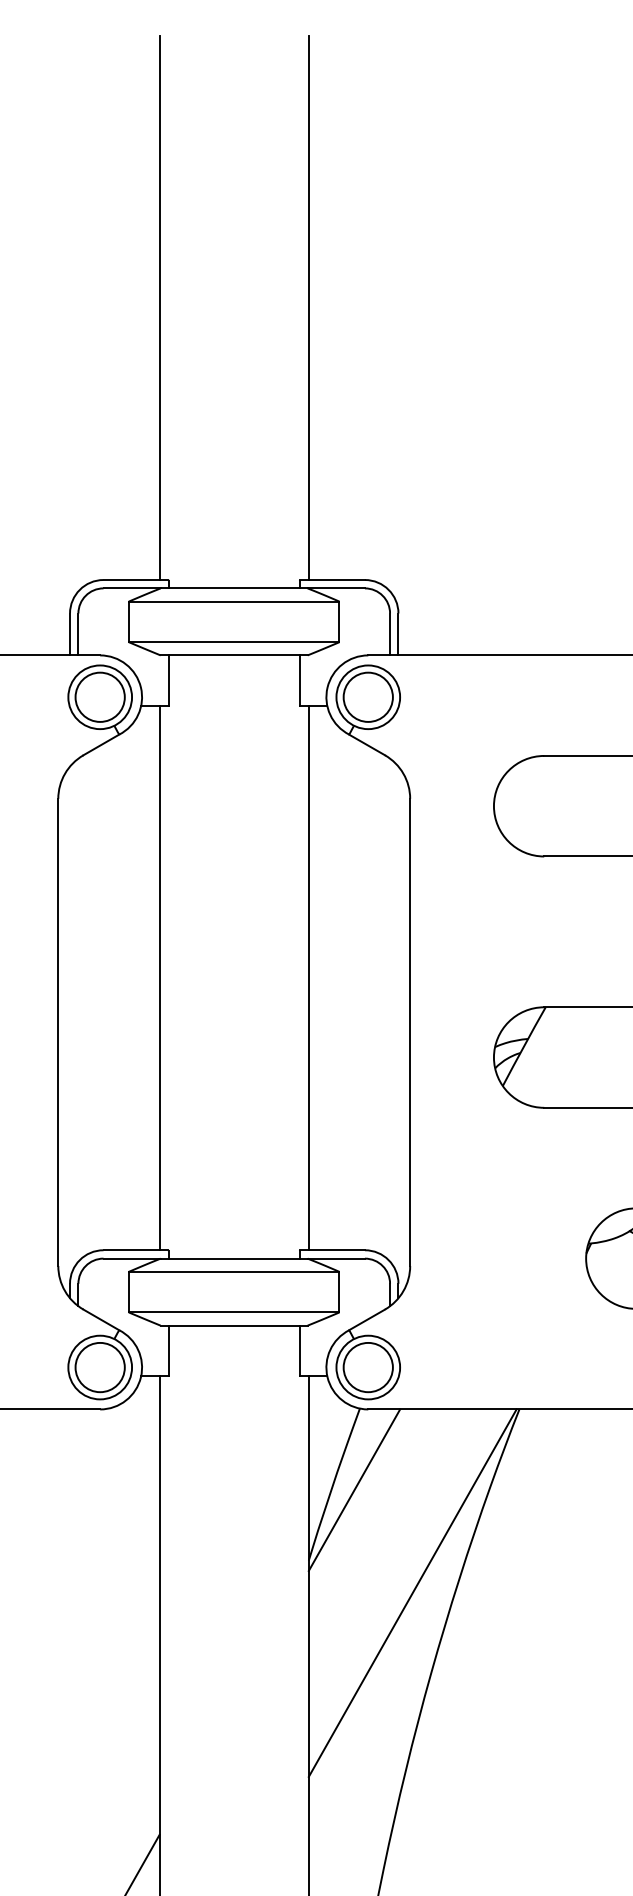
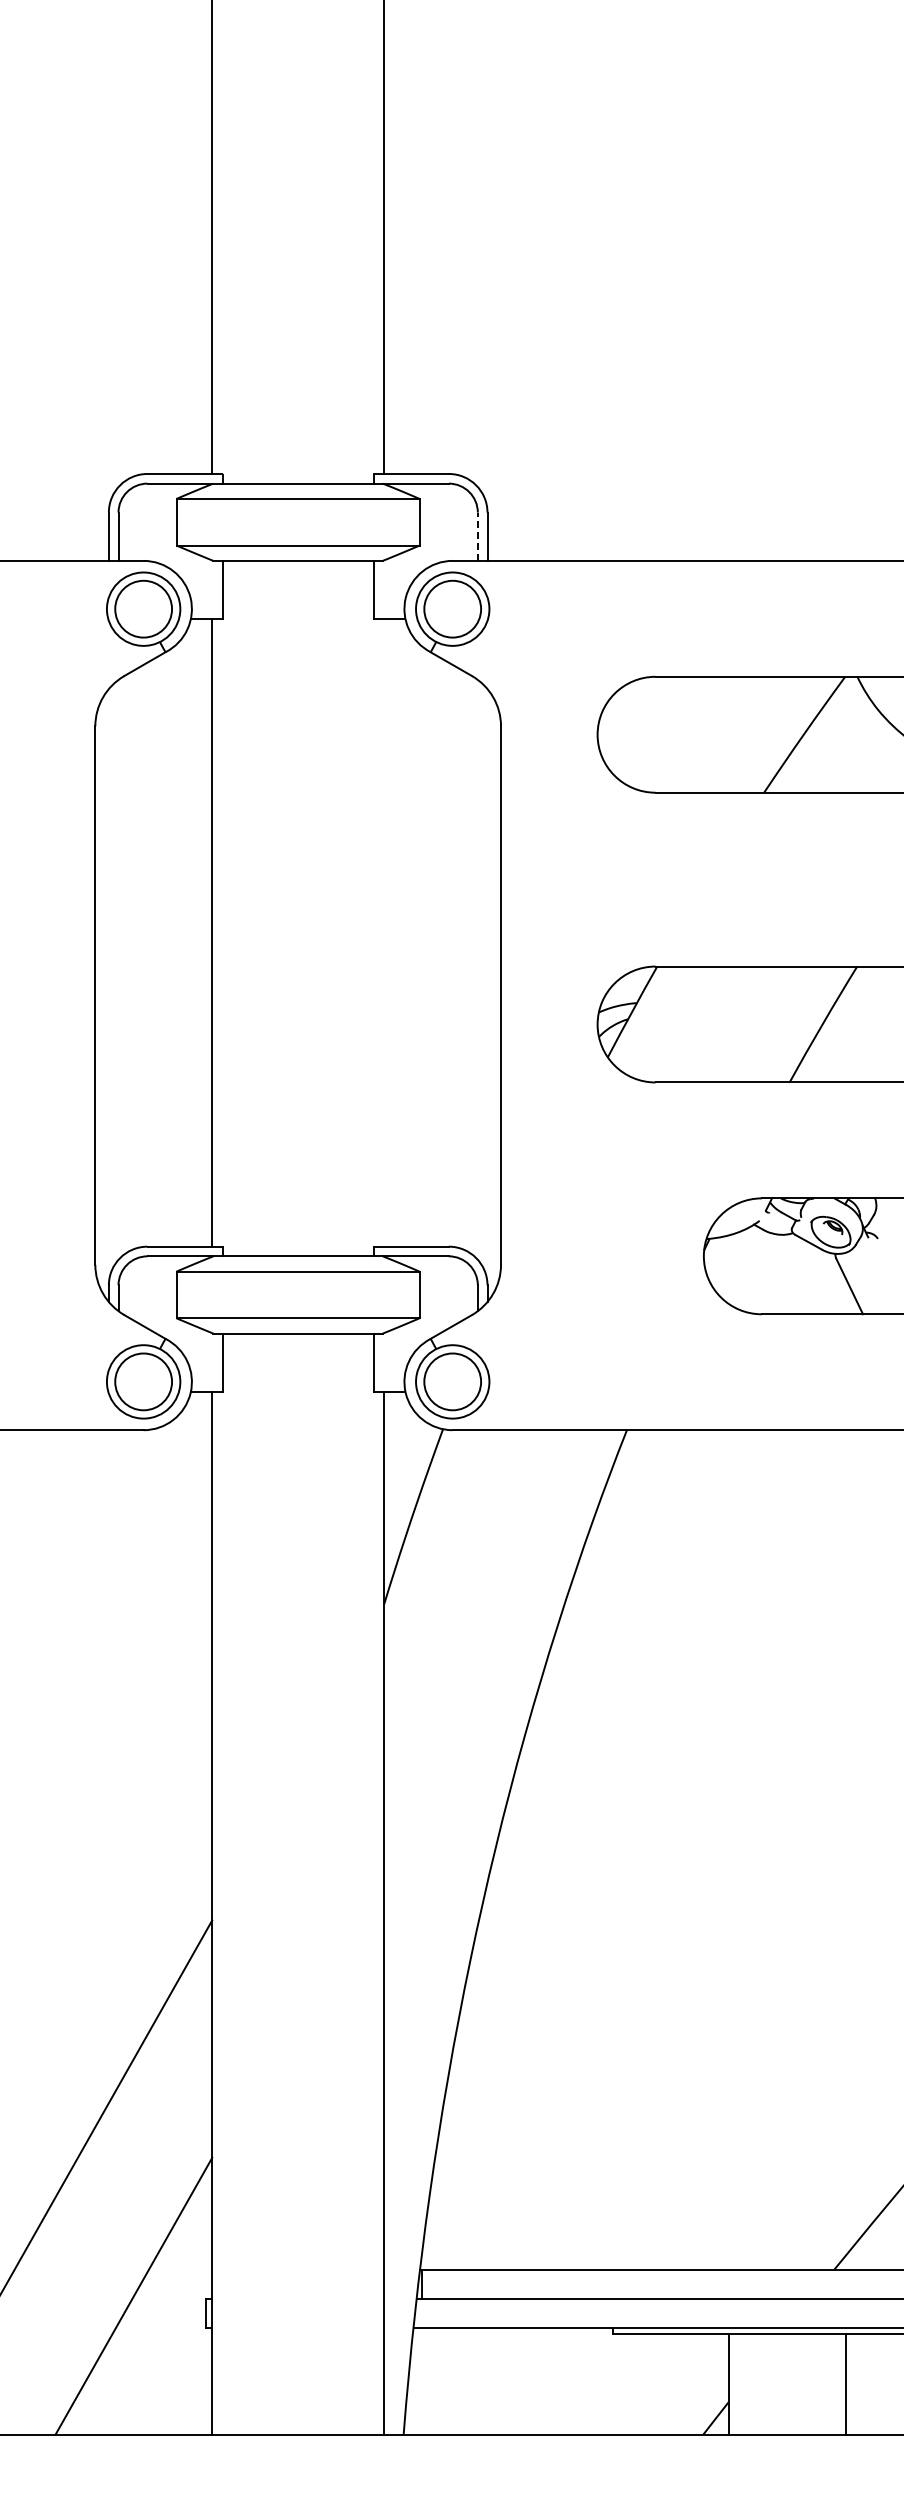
line: (389, 634) -> (477, 536), solid -> dashed
line: (309, 977) -> (384, 932), removed
line: (354, 1490) -> (436, 1523), removed
line: (412, 1592) -> (503, 1641), removed

